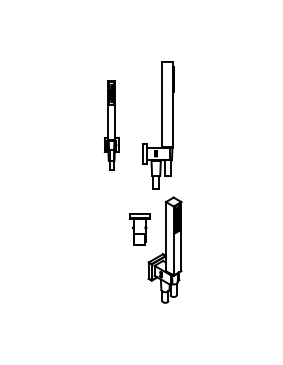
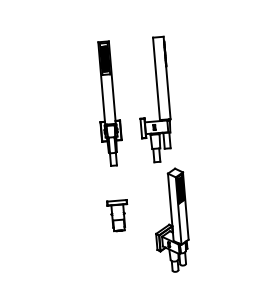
part: (111, 125) -> (108, 103), size x1.43
part: (139, 229) -> (118, 215), moved

